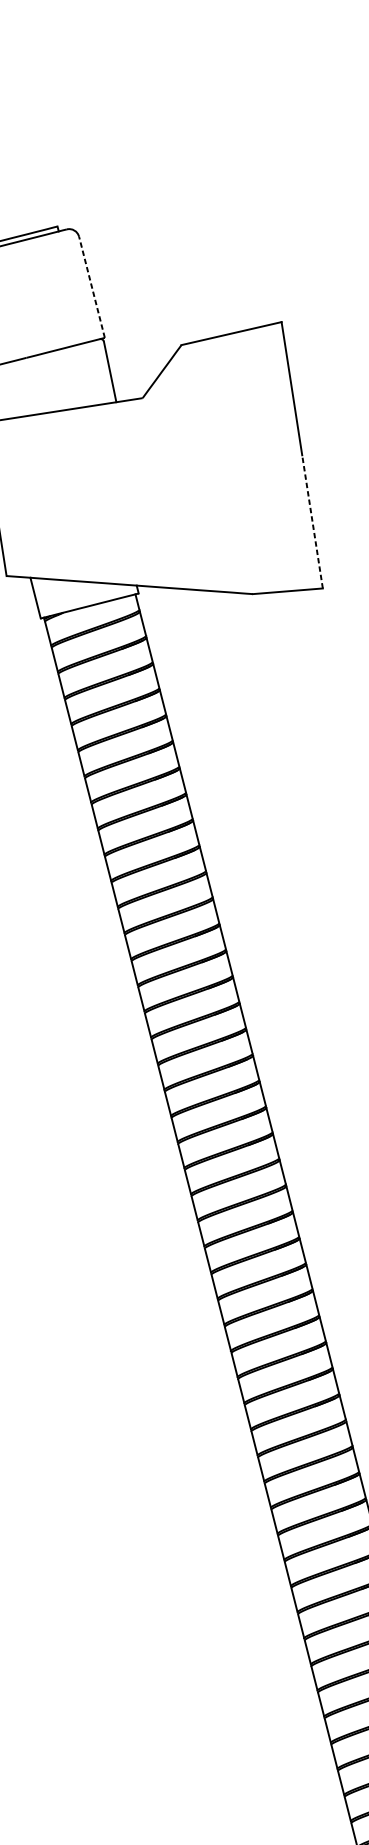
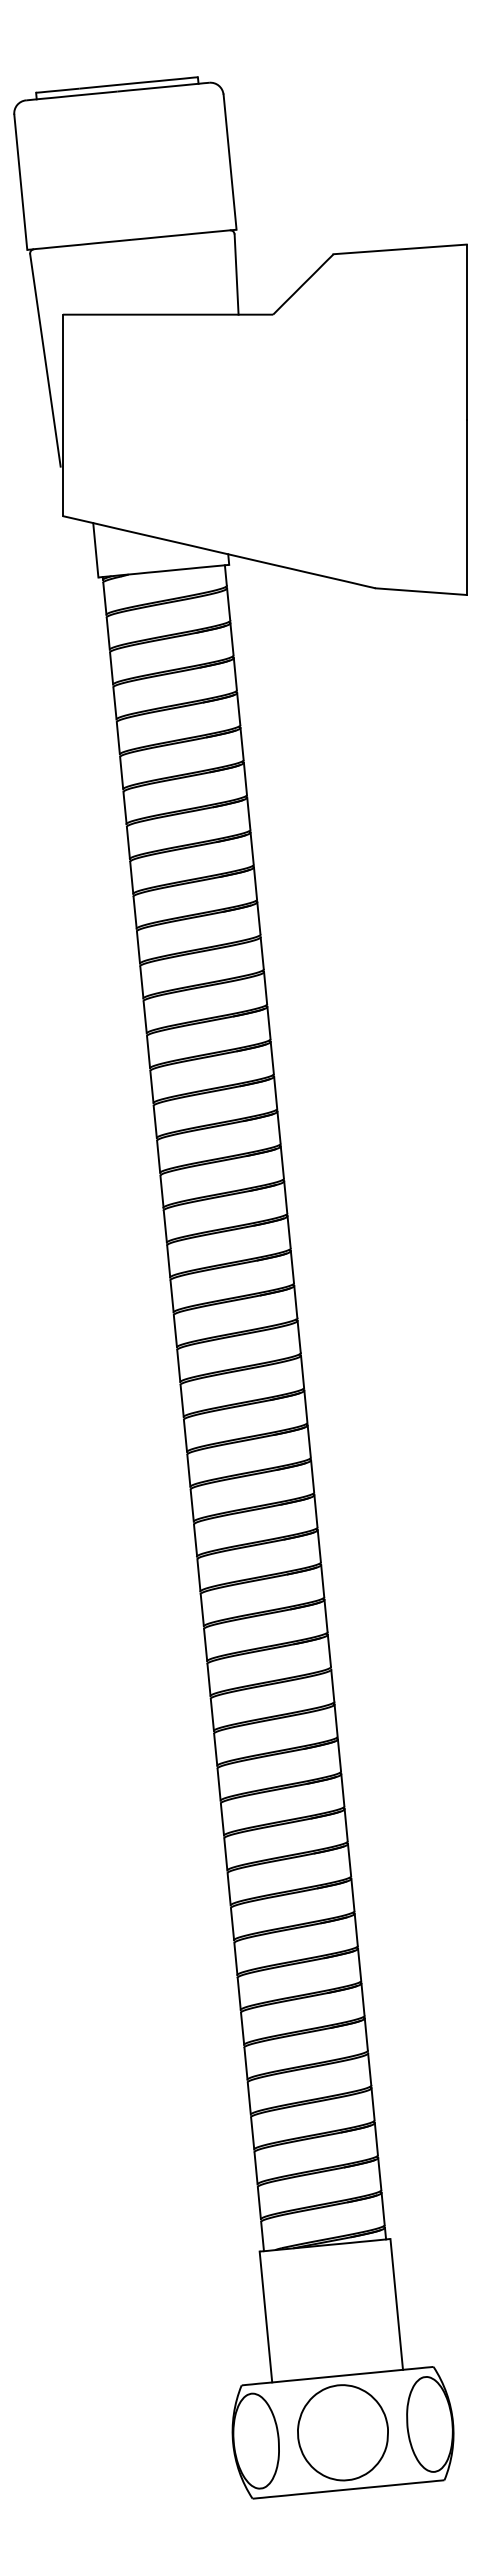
line: (92, 287) -> (230, 162), dashed -> solid
line: (312, 521) -> (466, 507), dashed -> solid

